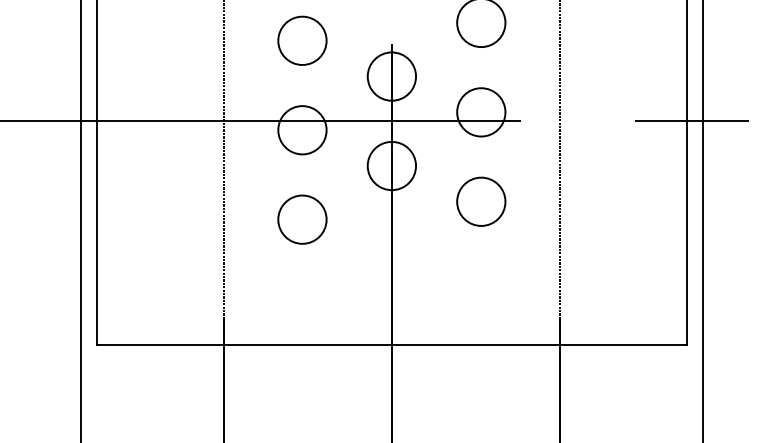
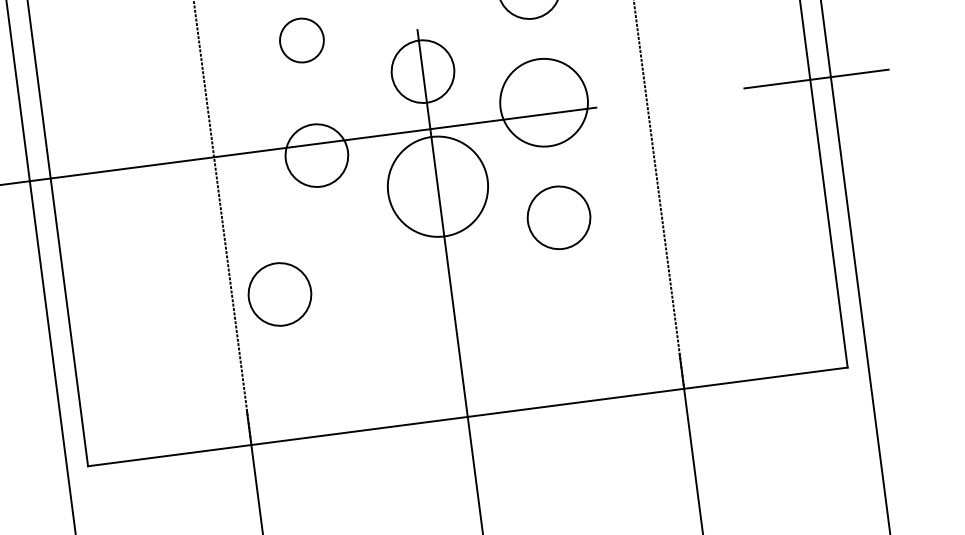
circle: (302, 40) -> (301, 40), size x0.7
circle: (481, 112) -> (544, 102), size x1.4
circle: (391, 165) -> (437, 186), size x1.6
circle: (302, 219) -> (279, 294), moved

